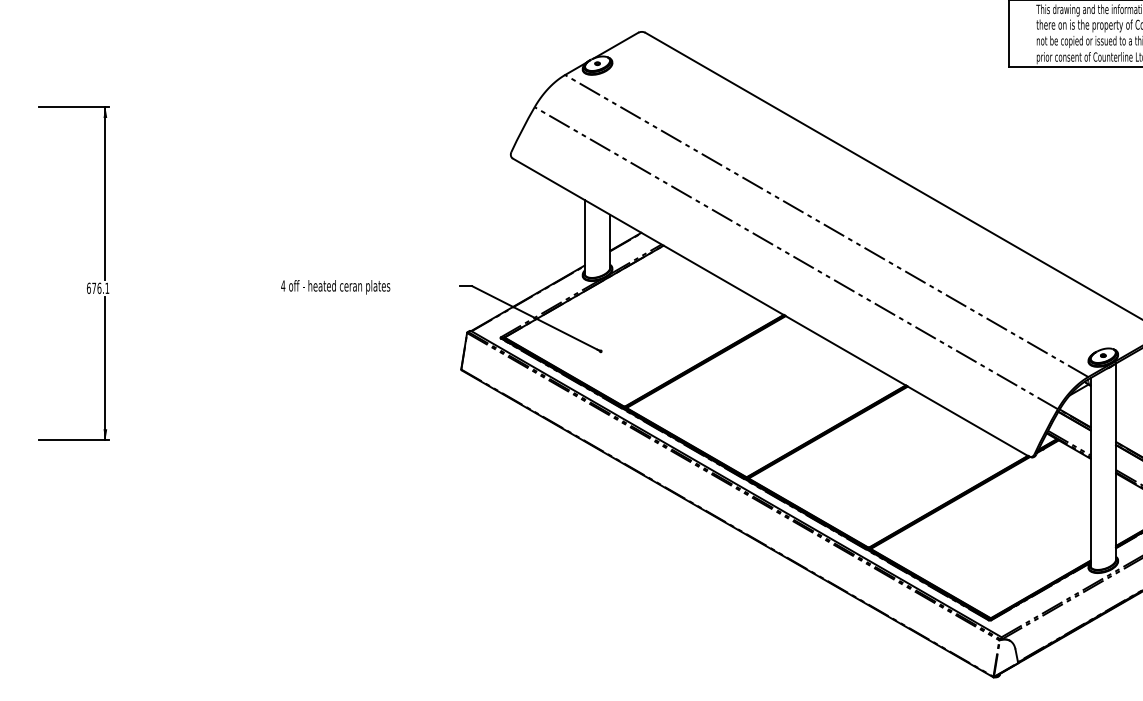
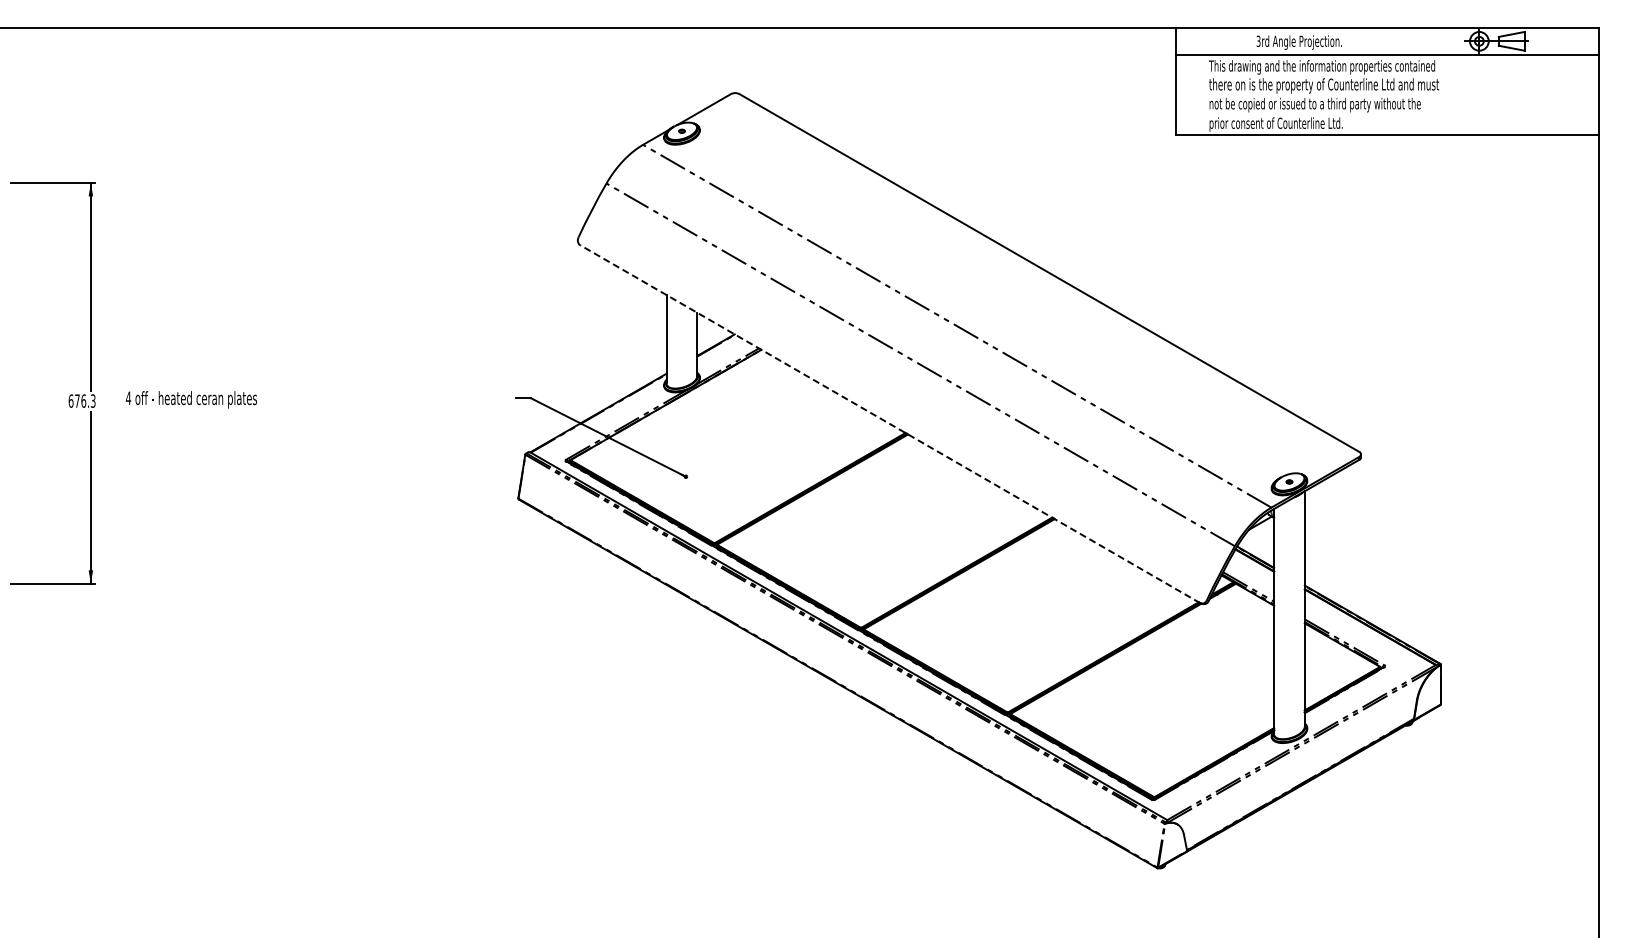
text: (106, 287) -> (92, 400), 676.1 -> 676.3
text: (335, 287) -> (191, 399), moved
line: (771, 307) -> (890, 424), solid -> dashed

